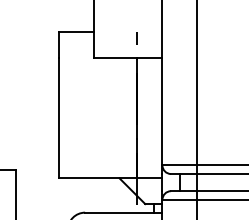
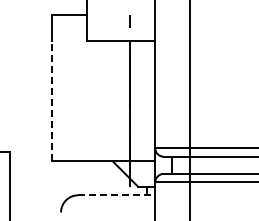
line: (59, 118) -> (52, 101), solid -> dashed
line: (123, 212) -> (116, 195), solid -> dashed

